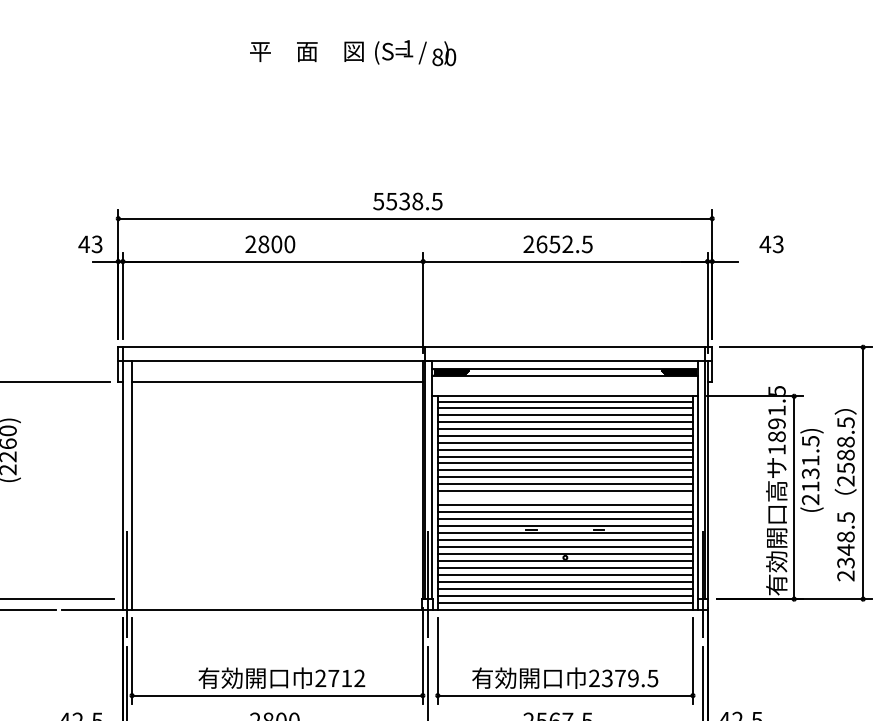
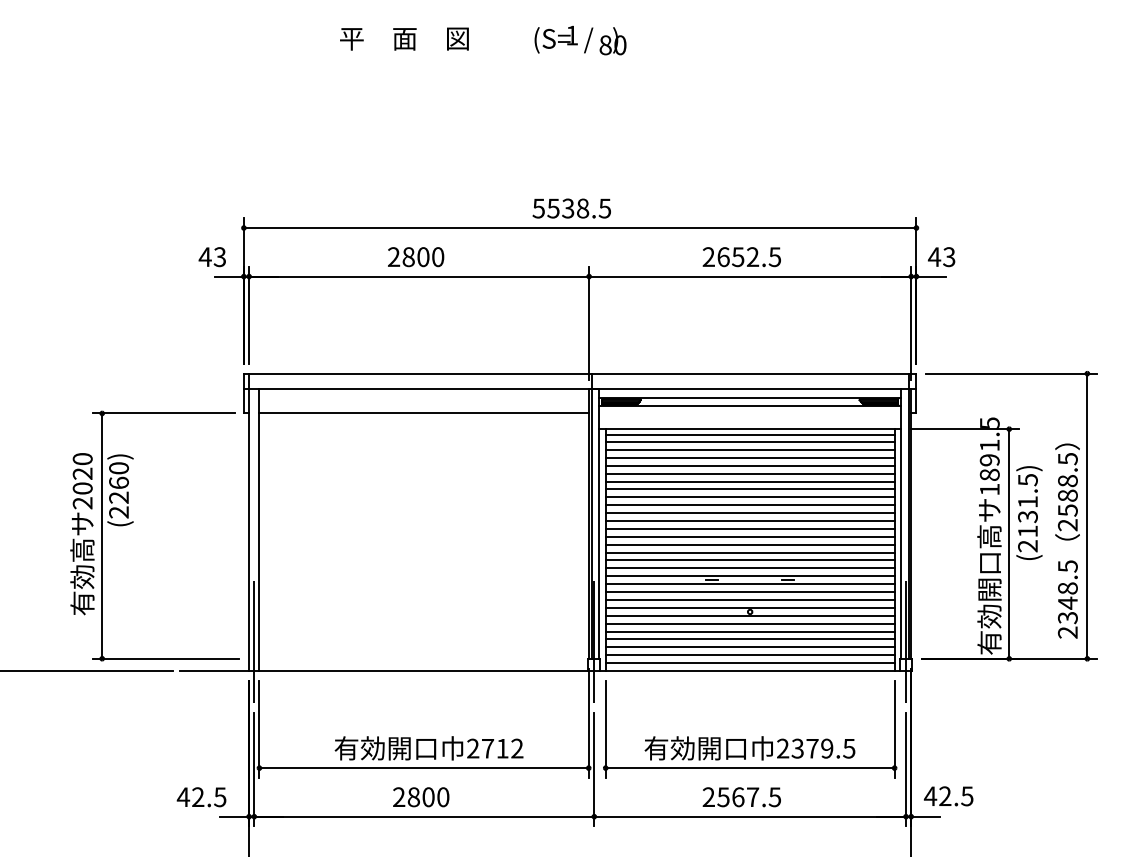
text: (306, 51) -> (404, 38), moved
text: (771, 244) -> (941, 257), moved
line: (564, 498) -> (749, 544), added

